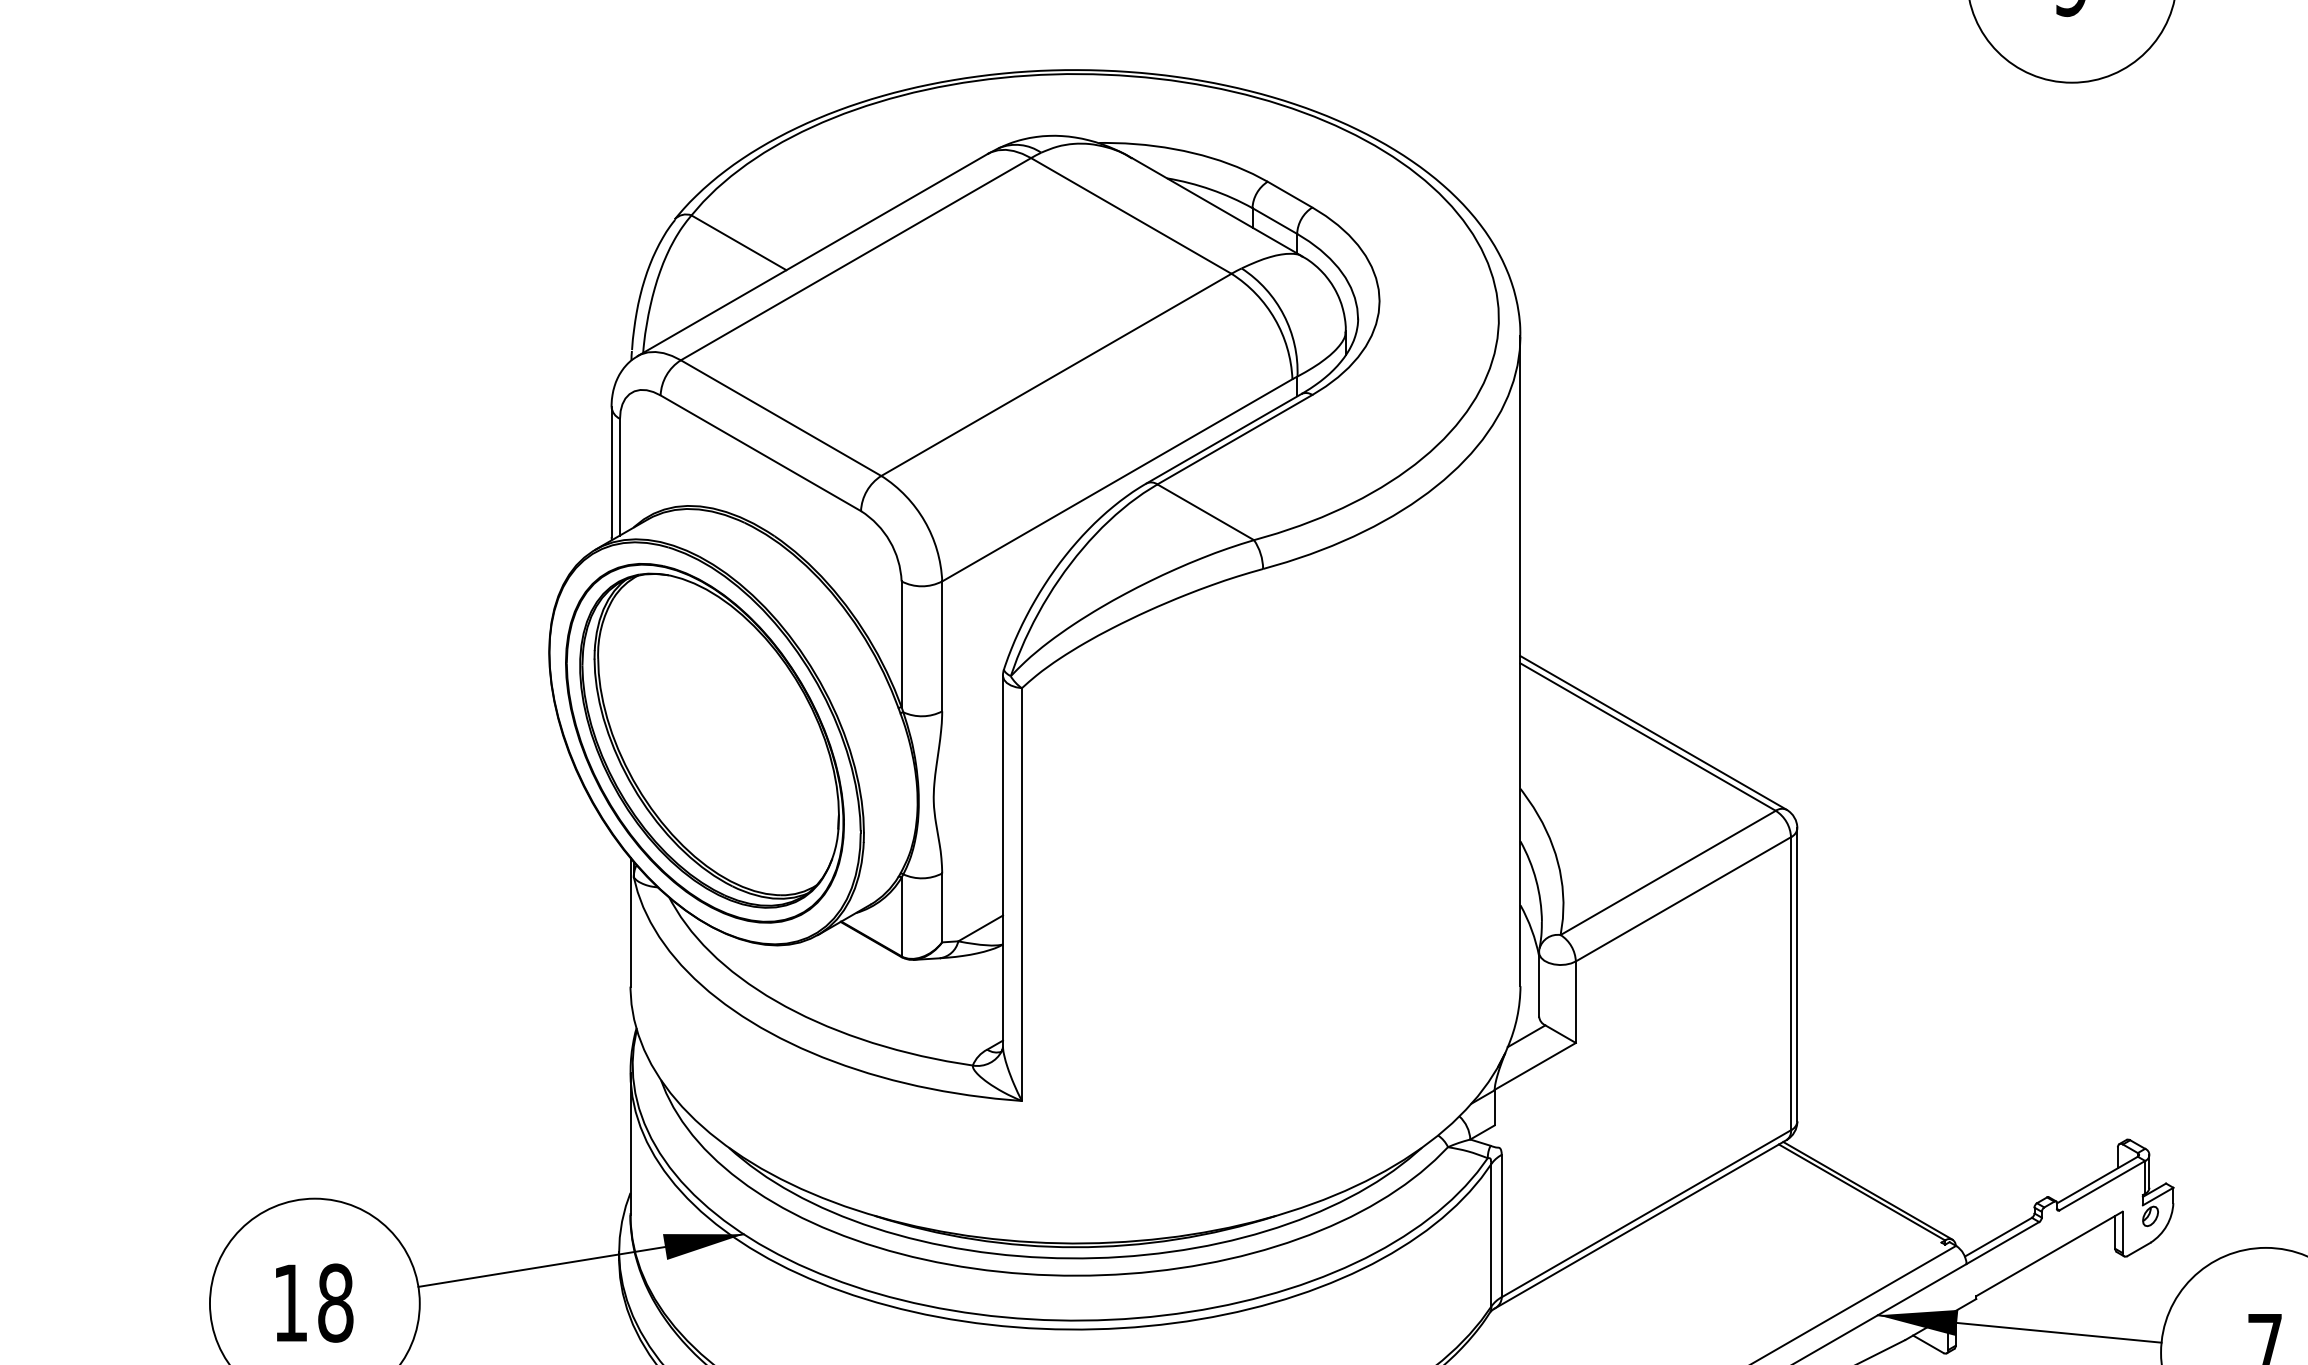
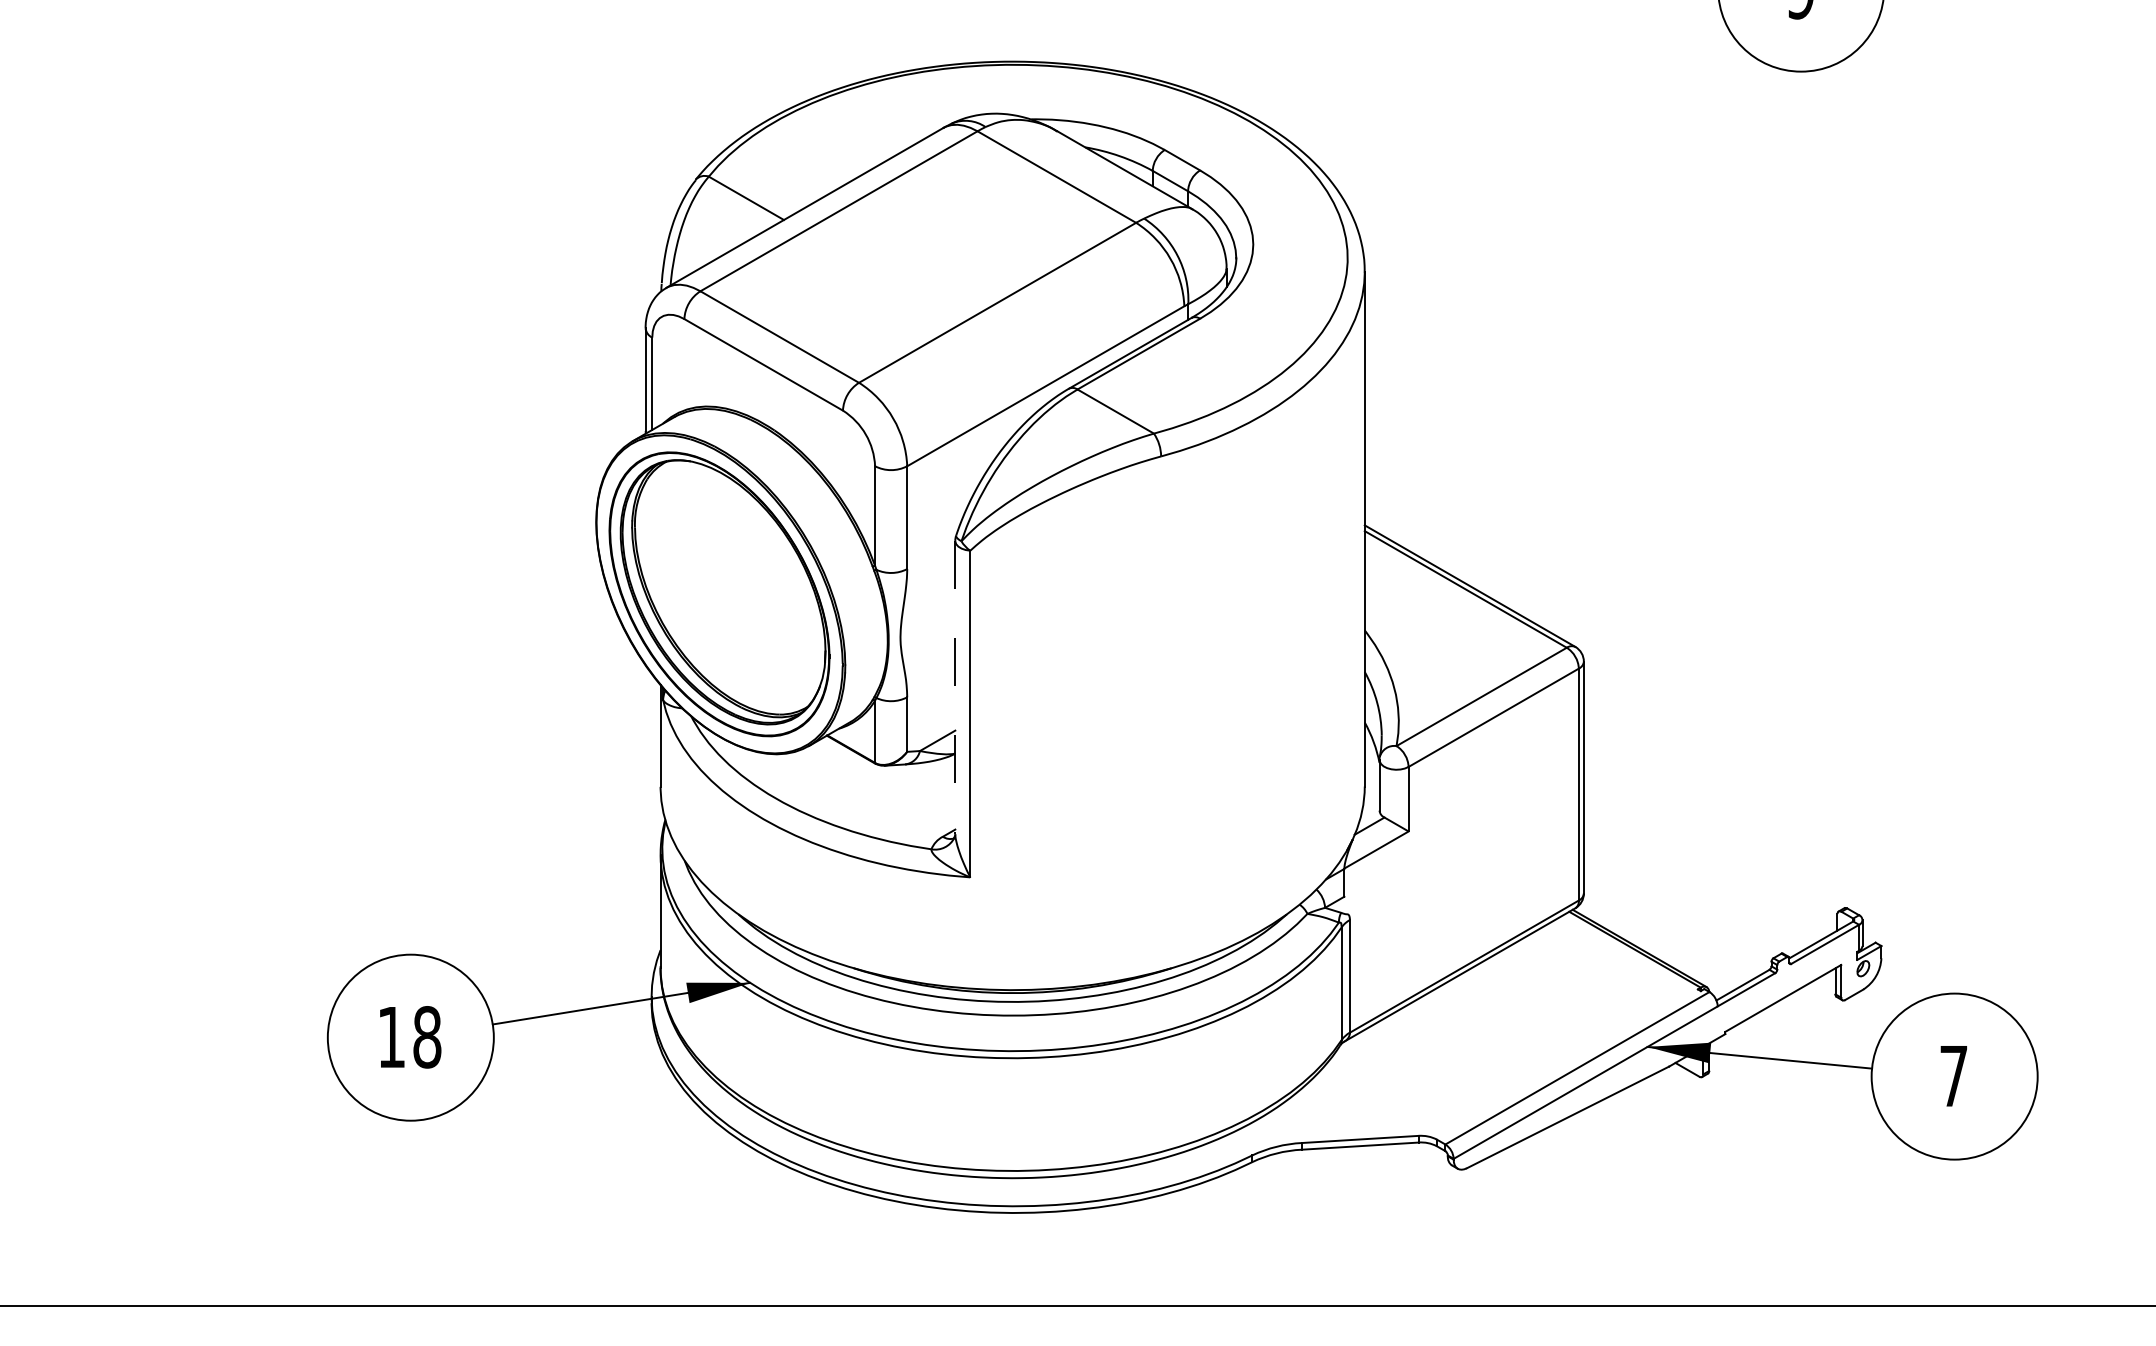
line: (1003, 861) -> (955, 687), solid -> dashed

